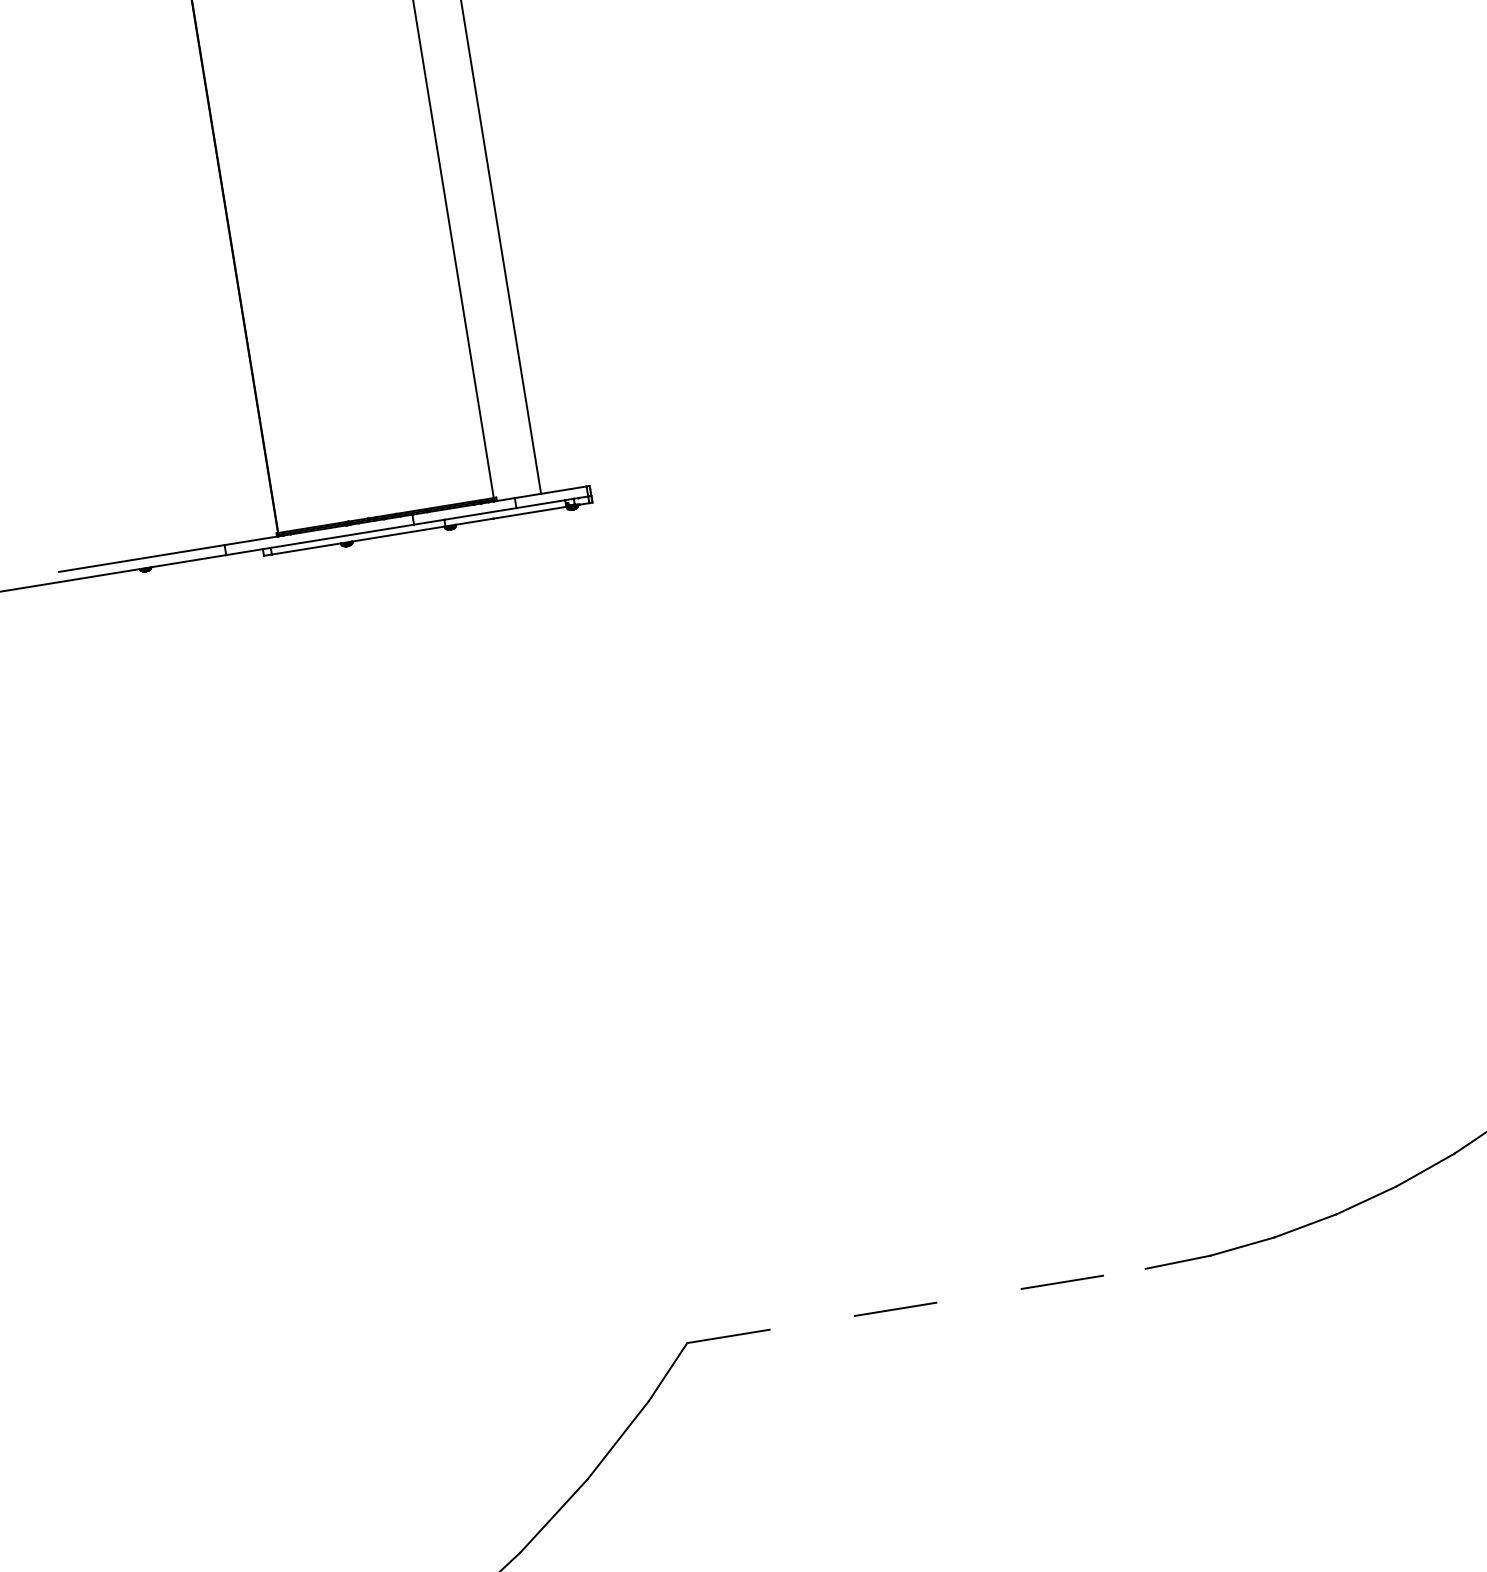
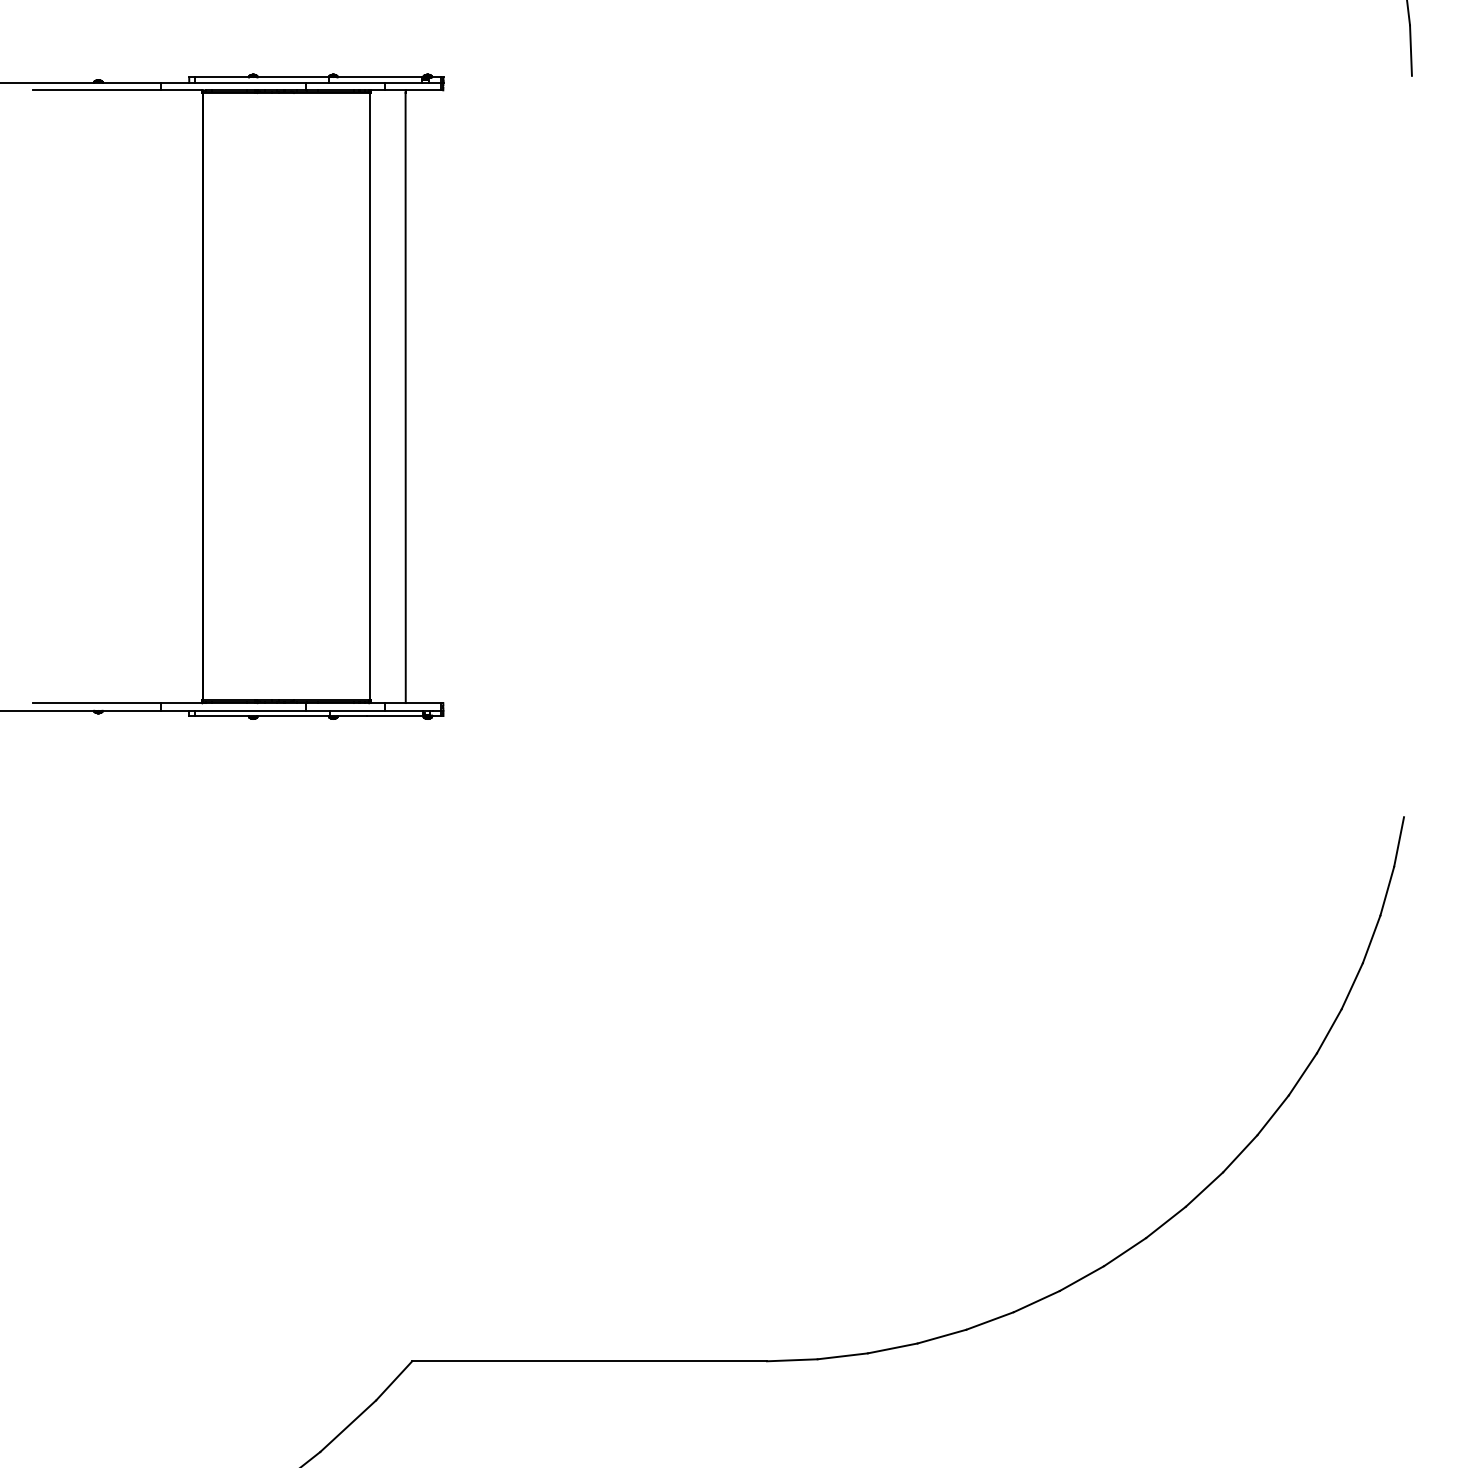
line: (917, 1306) -> (590, 1361), dashed -> solid

